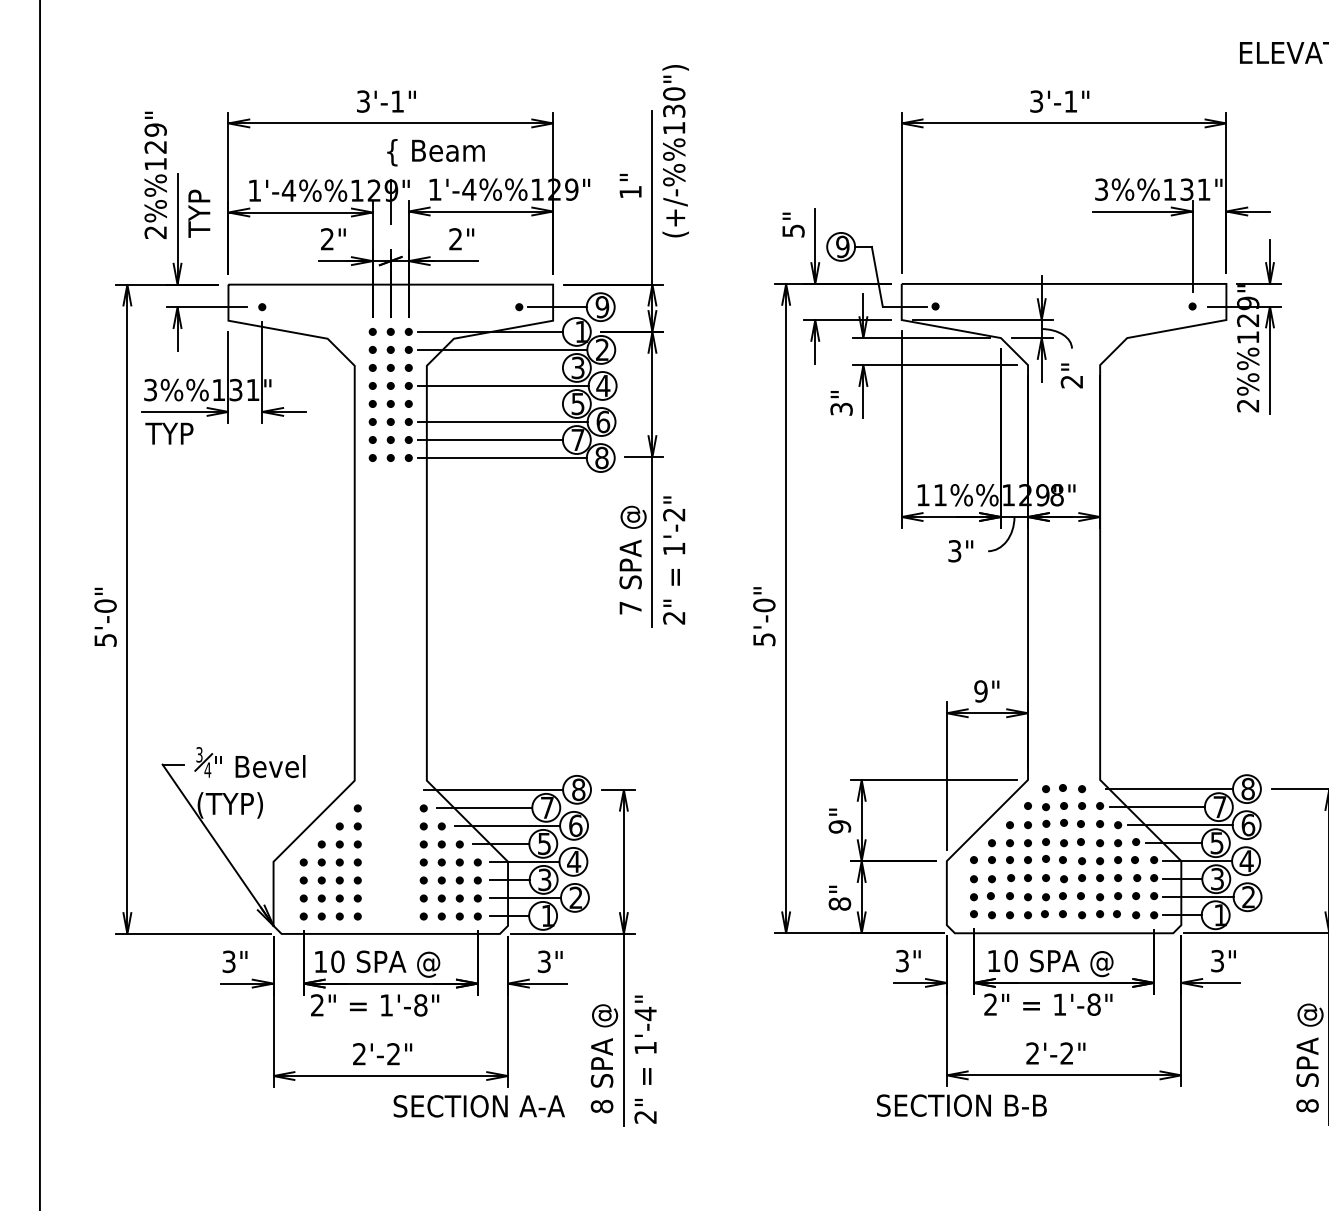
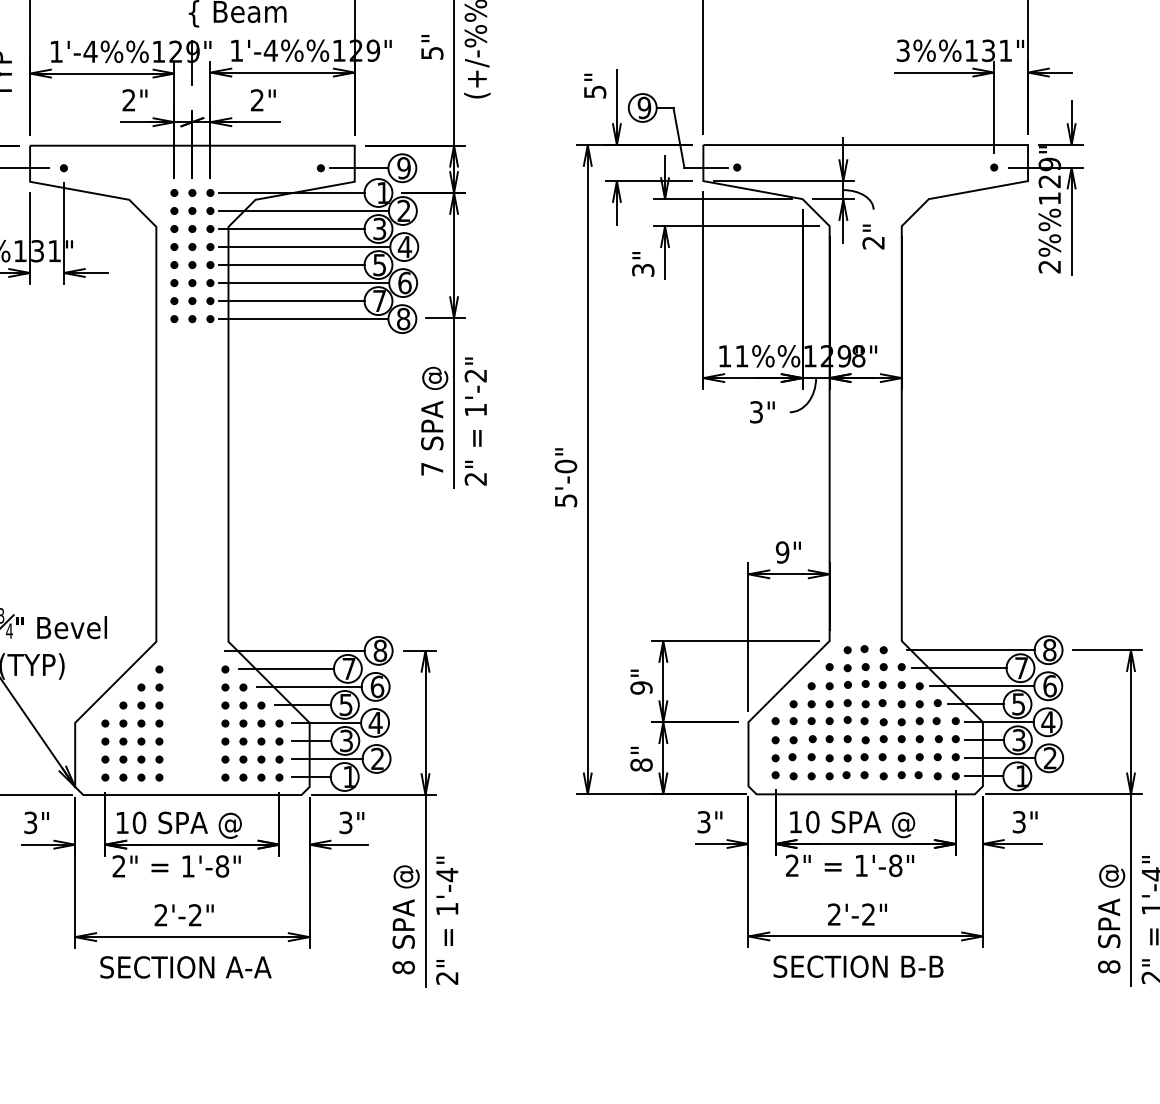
text: (630, 192) -> (432, 53), 1" -> 5"
line: (489, 367) -> (291, 228), added
line: (489, 404) -> (291, 265), added
text: (961, 1105) -> (858, 966), moved
text: (478, 1106) -> (185, 967), moved

